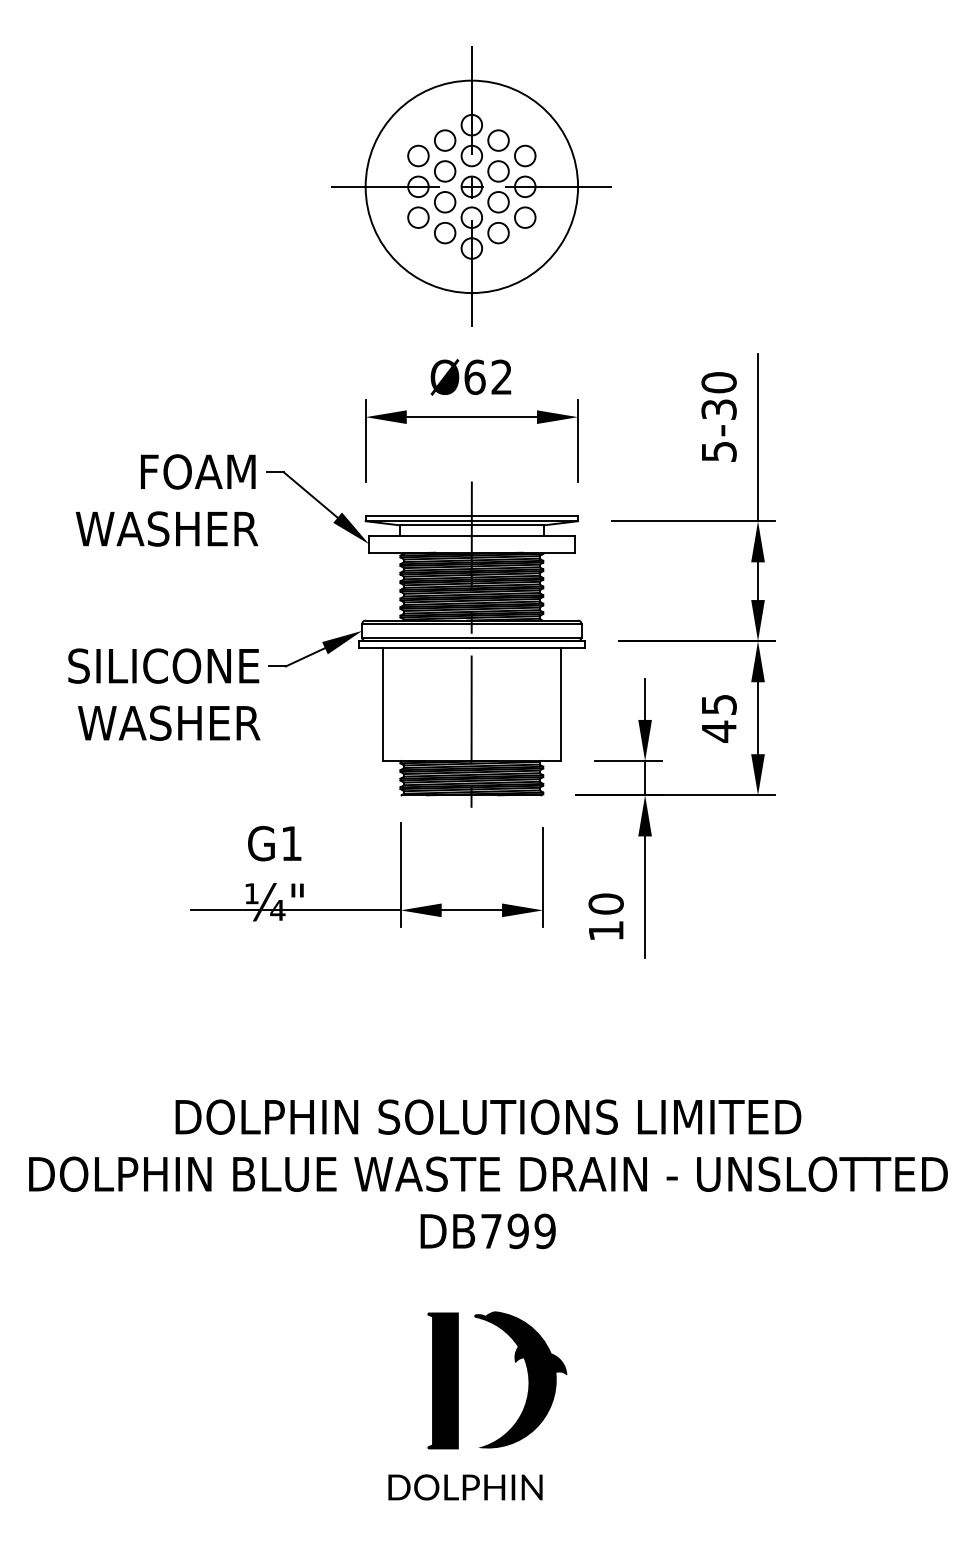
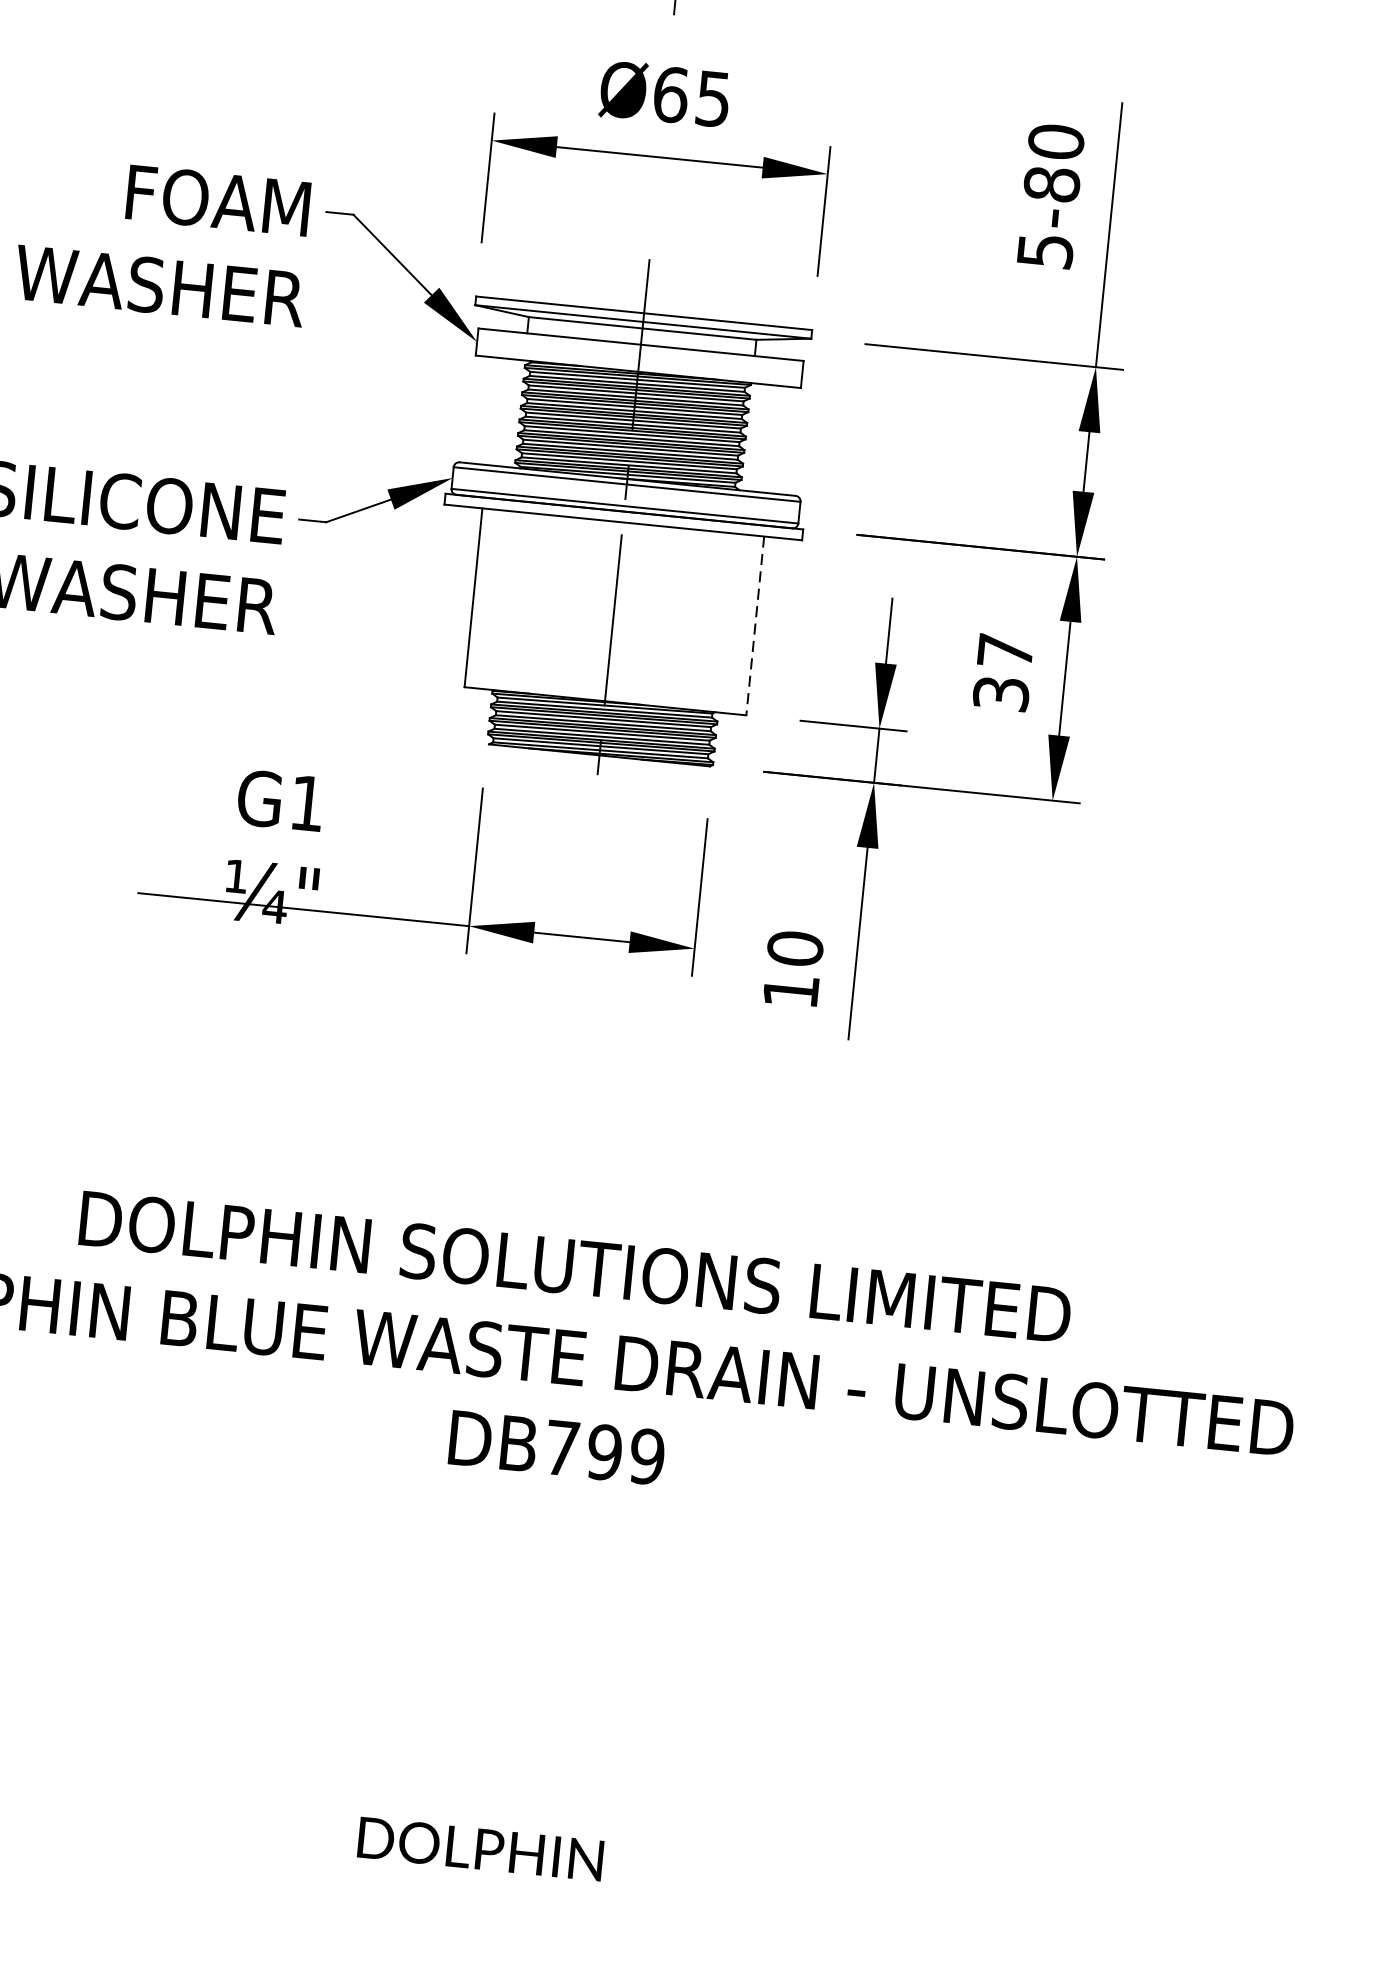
text: (501, 377) -> (712, 99), Ø62 -> Ø65
text: (718, 409) -> (1051, 184), 5-30 -> 5-80
line: (560, 704) -> (754, 625), solid -> dashed
text: (718, 718) -> (1002, 672), 45 -> 37
part: (528, 1379) -> (597, 1688), removed
fill: (442, 1380) -> (461, 1676), removed

